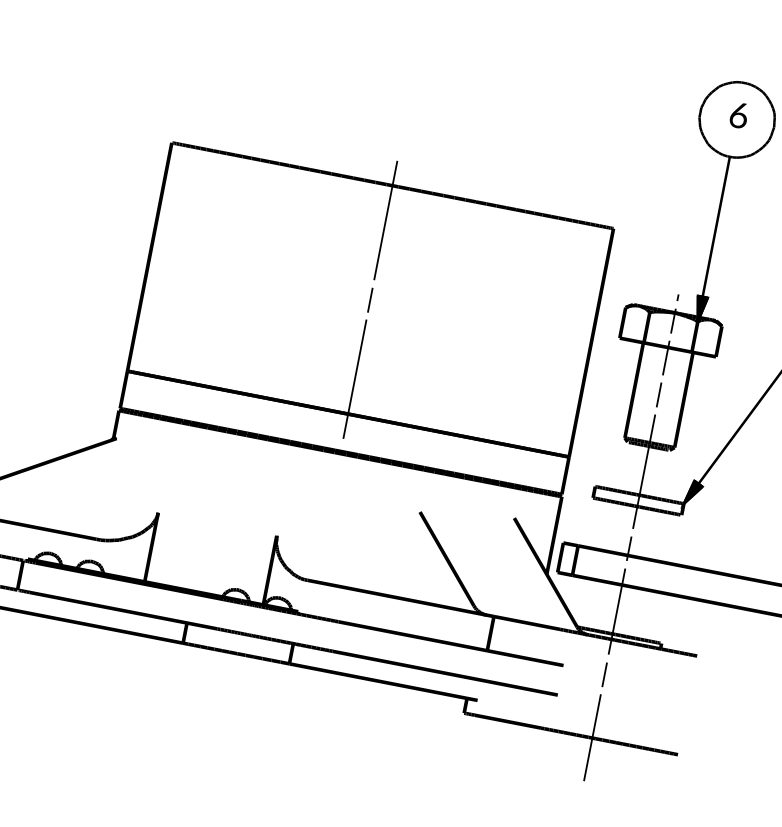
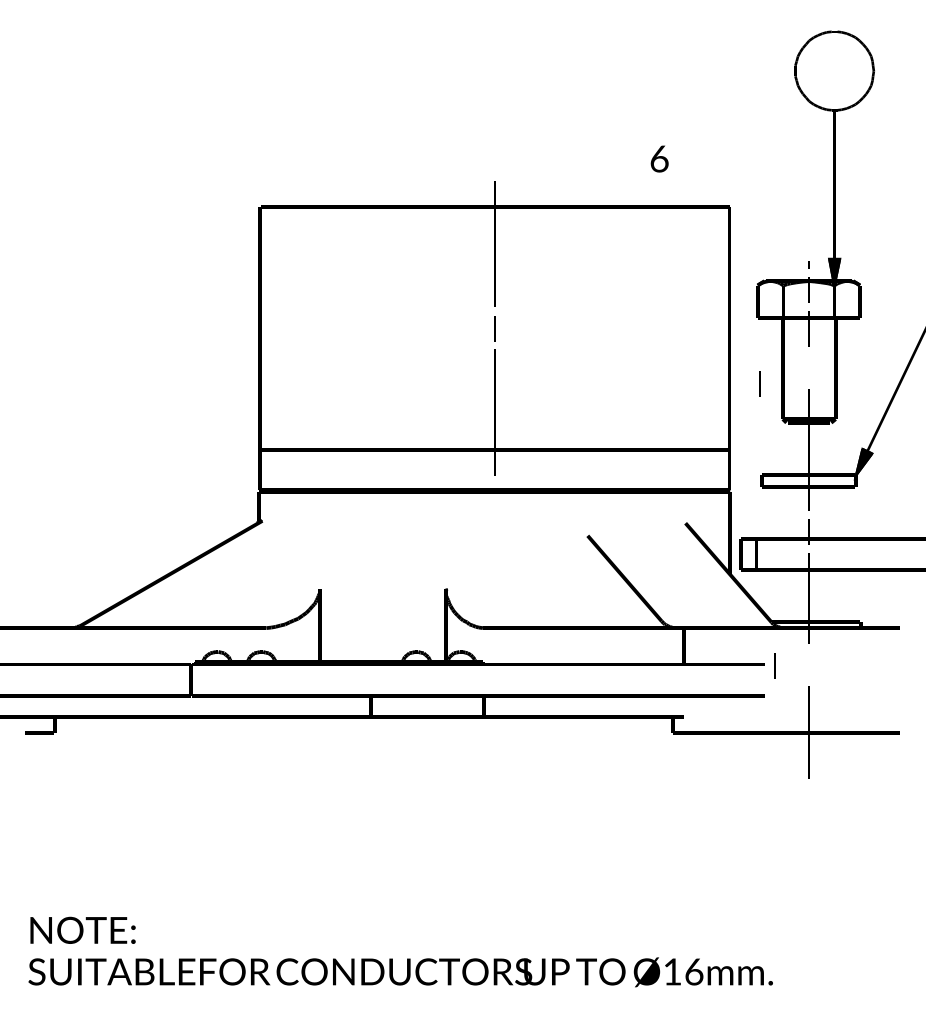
text: (739, 114) -> (659, 158), moved
line: (658, 394) -> (759, 383), moved
line: (603, 674) -> (774, 665), moved

